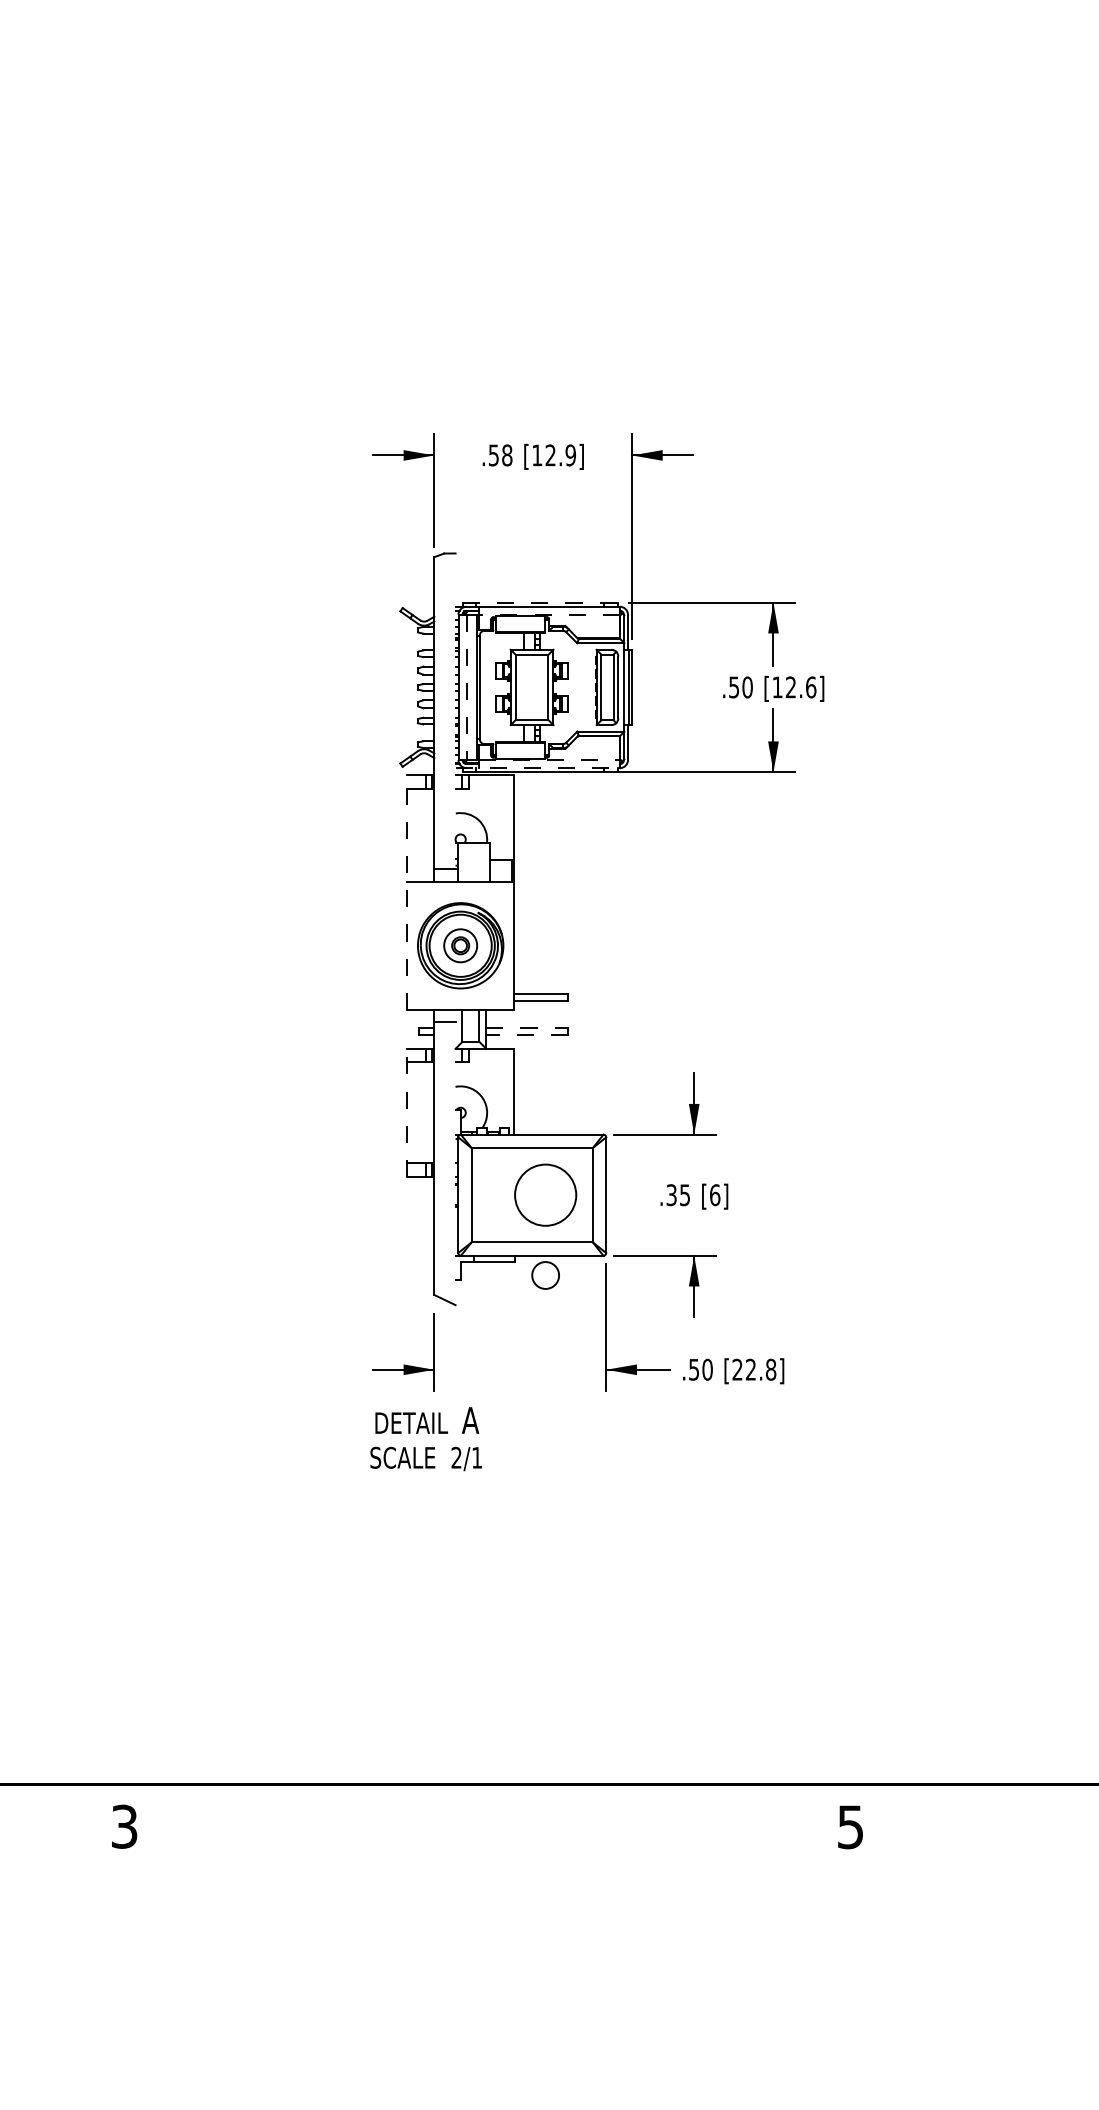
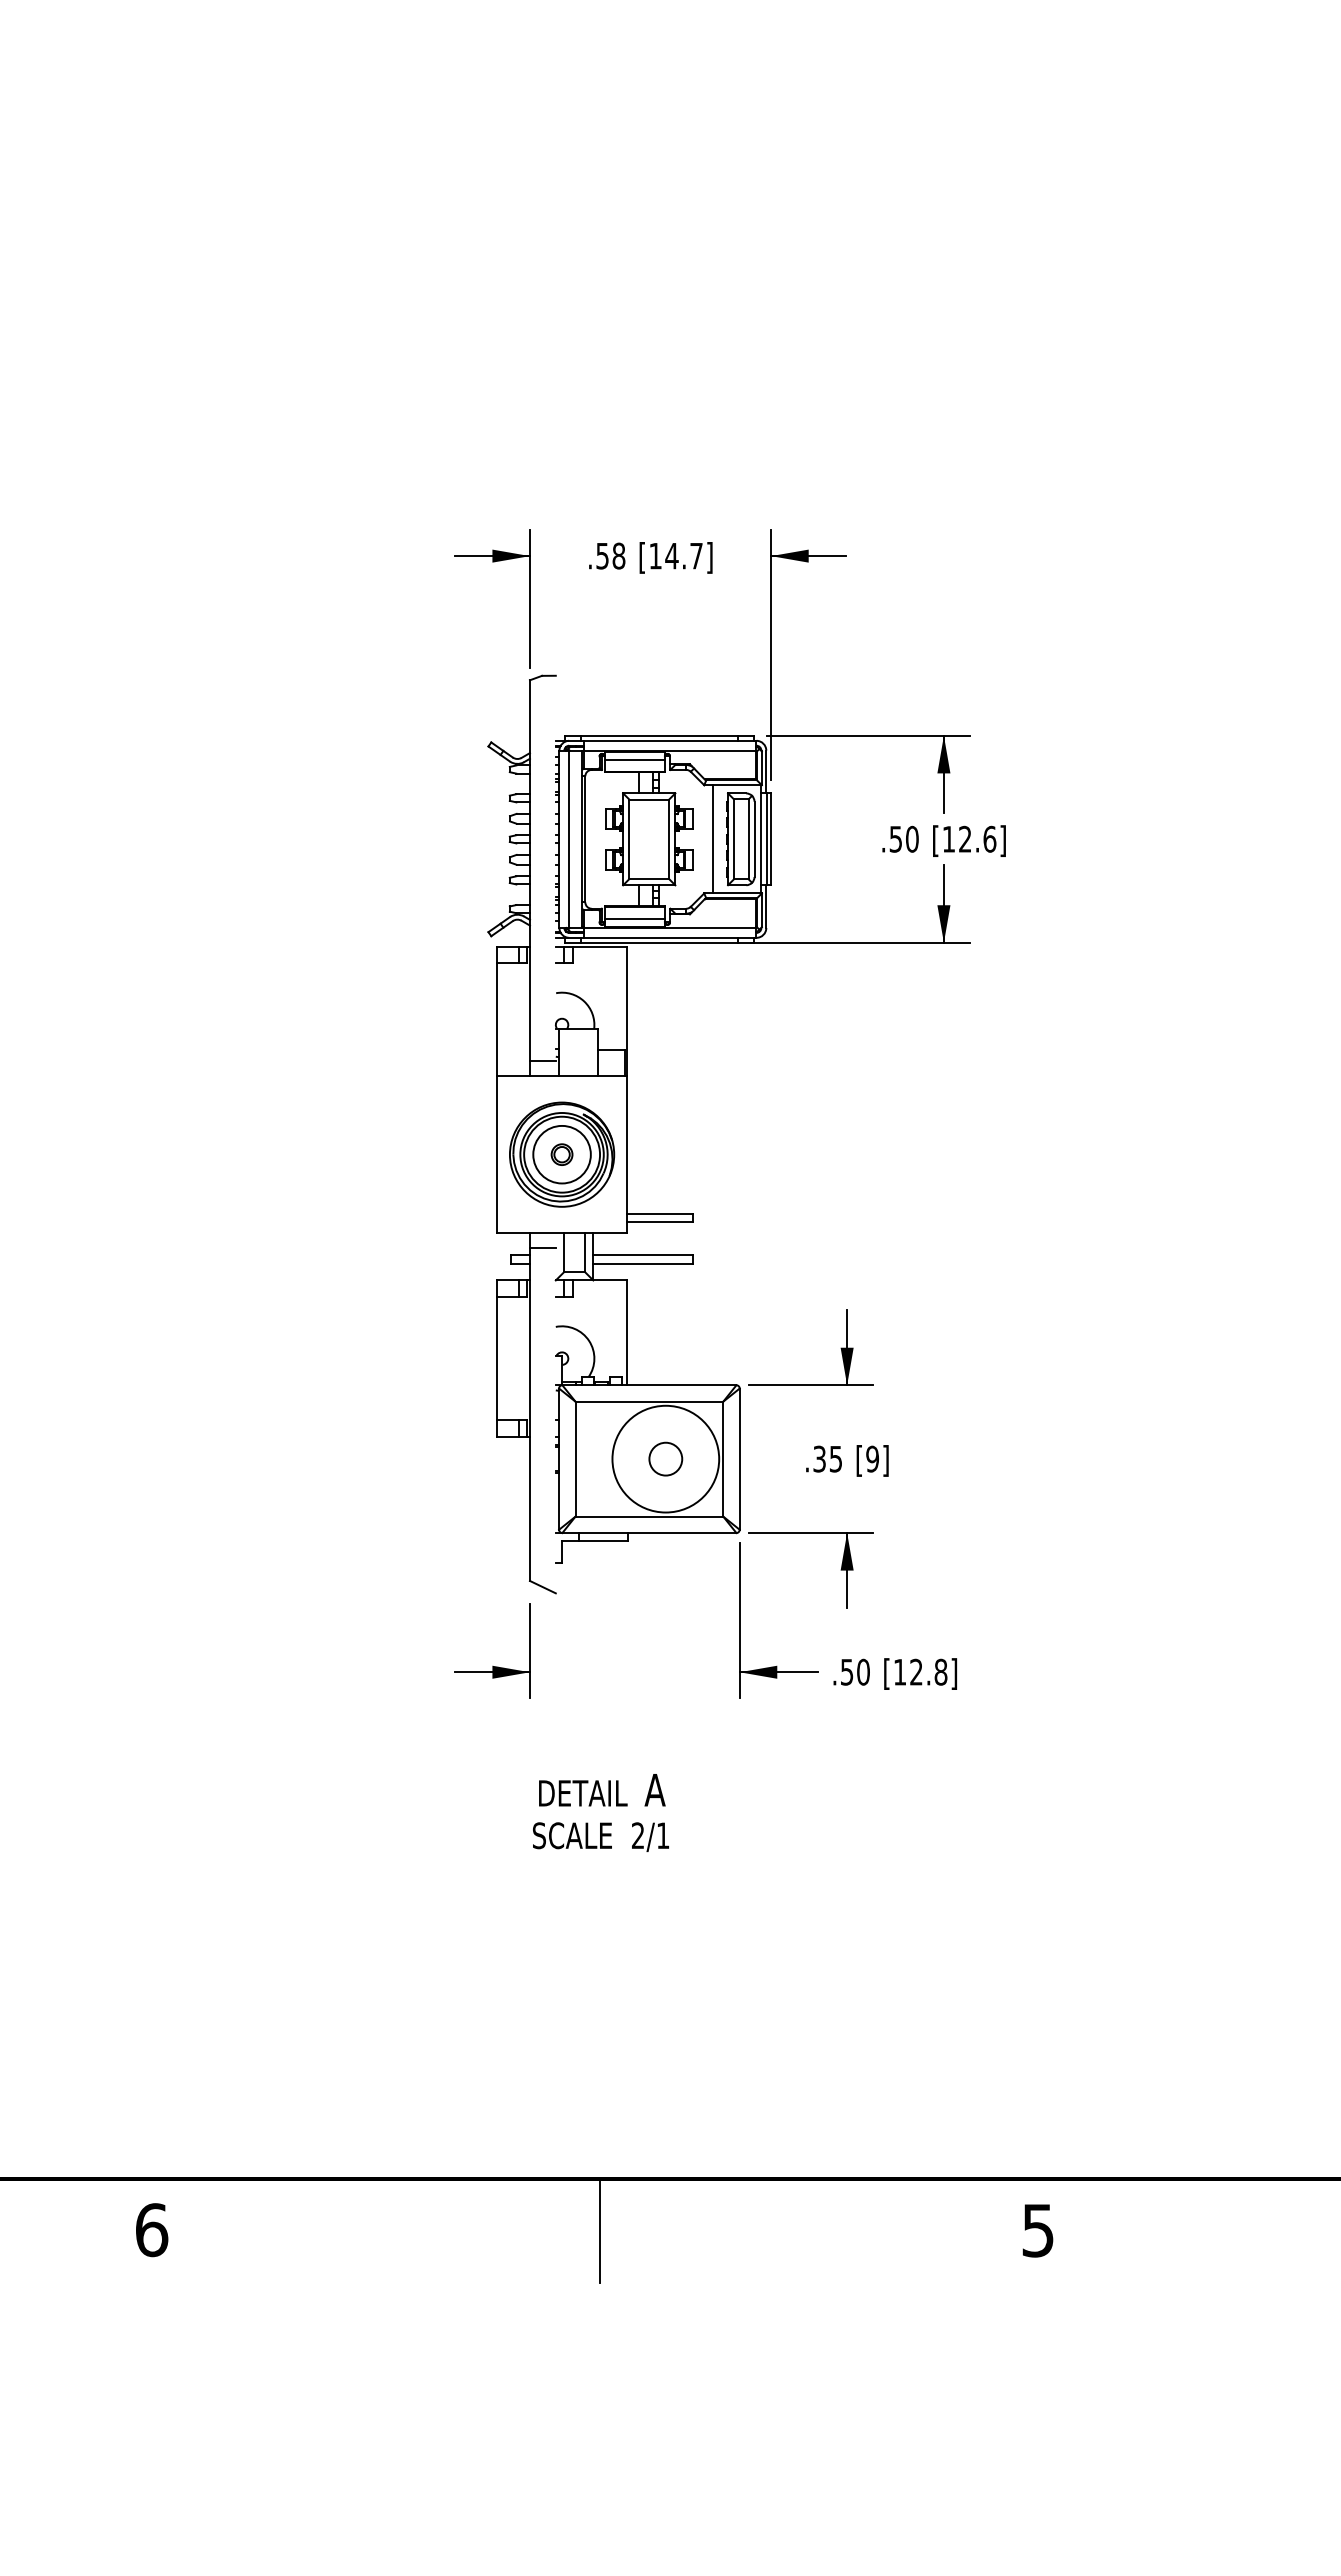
text: (560, 454) -> (683, 555), [12.9] -> [14.7]
line: (540, 602) -> (659, 735), dashed -> solid
line: (548, 614) -> (669, 750), dashed -> solid
line: (520, 622) -> (634, 759), added
line: (466, 687) -> (569, 839), dashed -> solid
line: (583, 687) -> (712, 839), added
line: (520, 752) -> (634, 918), added
line: (549, 760) -> (670, 928), dashed -> solid
line: (538, 767) -> (656, 937), dashed -> solid
line: (407, 892) -> (497, 1089), dashed -> solid
circle: (460, 945) -> (561, 1154), size x1.43
line: (527, 1028) -> (643, 1255), dashed -> solid
line: (526, 1034) -> (642, 1263), dashed -> solid
line: (407, 1112) -> (497, 1358), dashed -> solid
circle: (545, 1194) -> (665, 1458), size x1.43
text: (714, 1194) -> (872, 1458), [6] -> [9]
circle: (545, 1274) -> (665, 1458), moved
text: (737, 1369) -> (899, 1671), [22.8] -> [12.8]
text: (425, 1438) -> (600, 1812), moved
text: (125, 1827) -> (152, 2230), 3 -> 6
line: (492, 1827) -> (600, 2230), added

